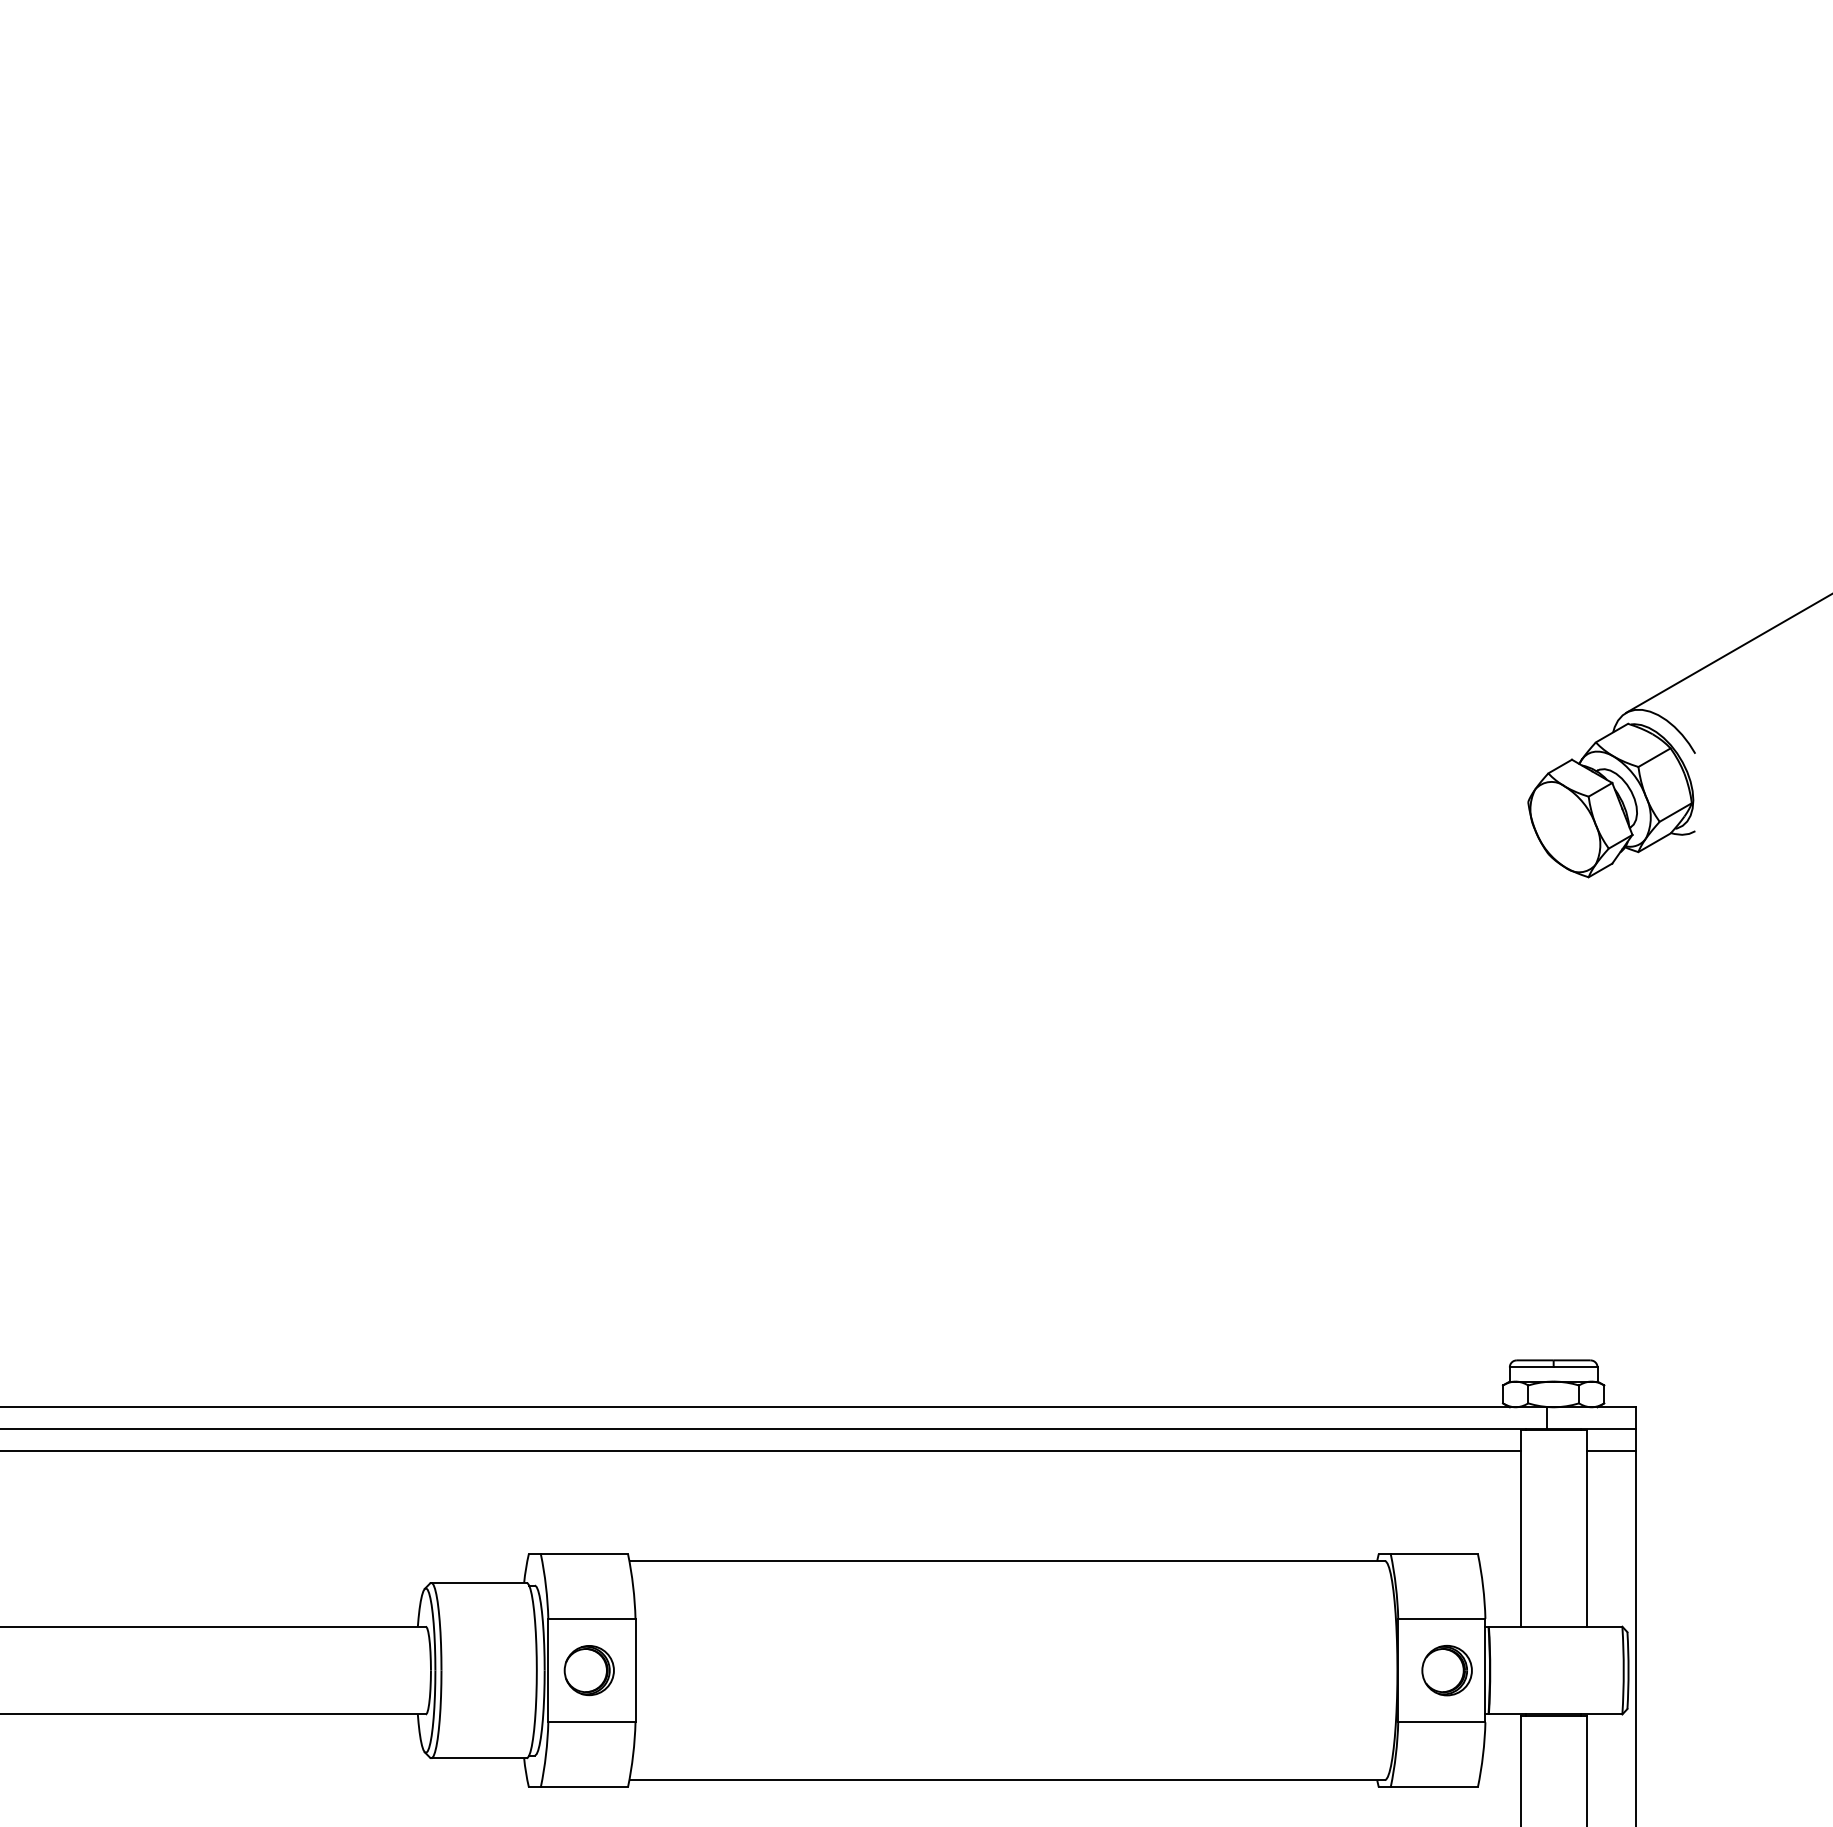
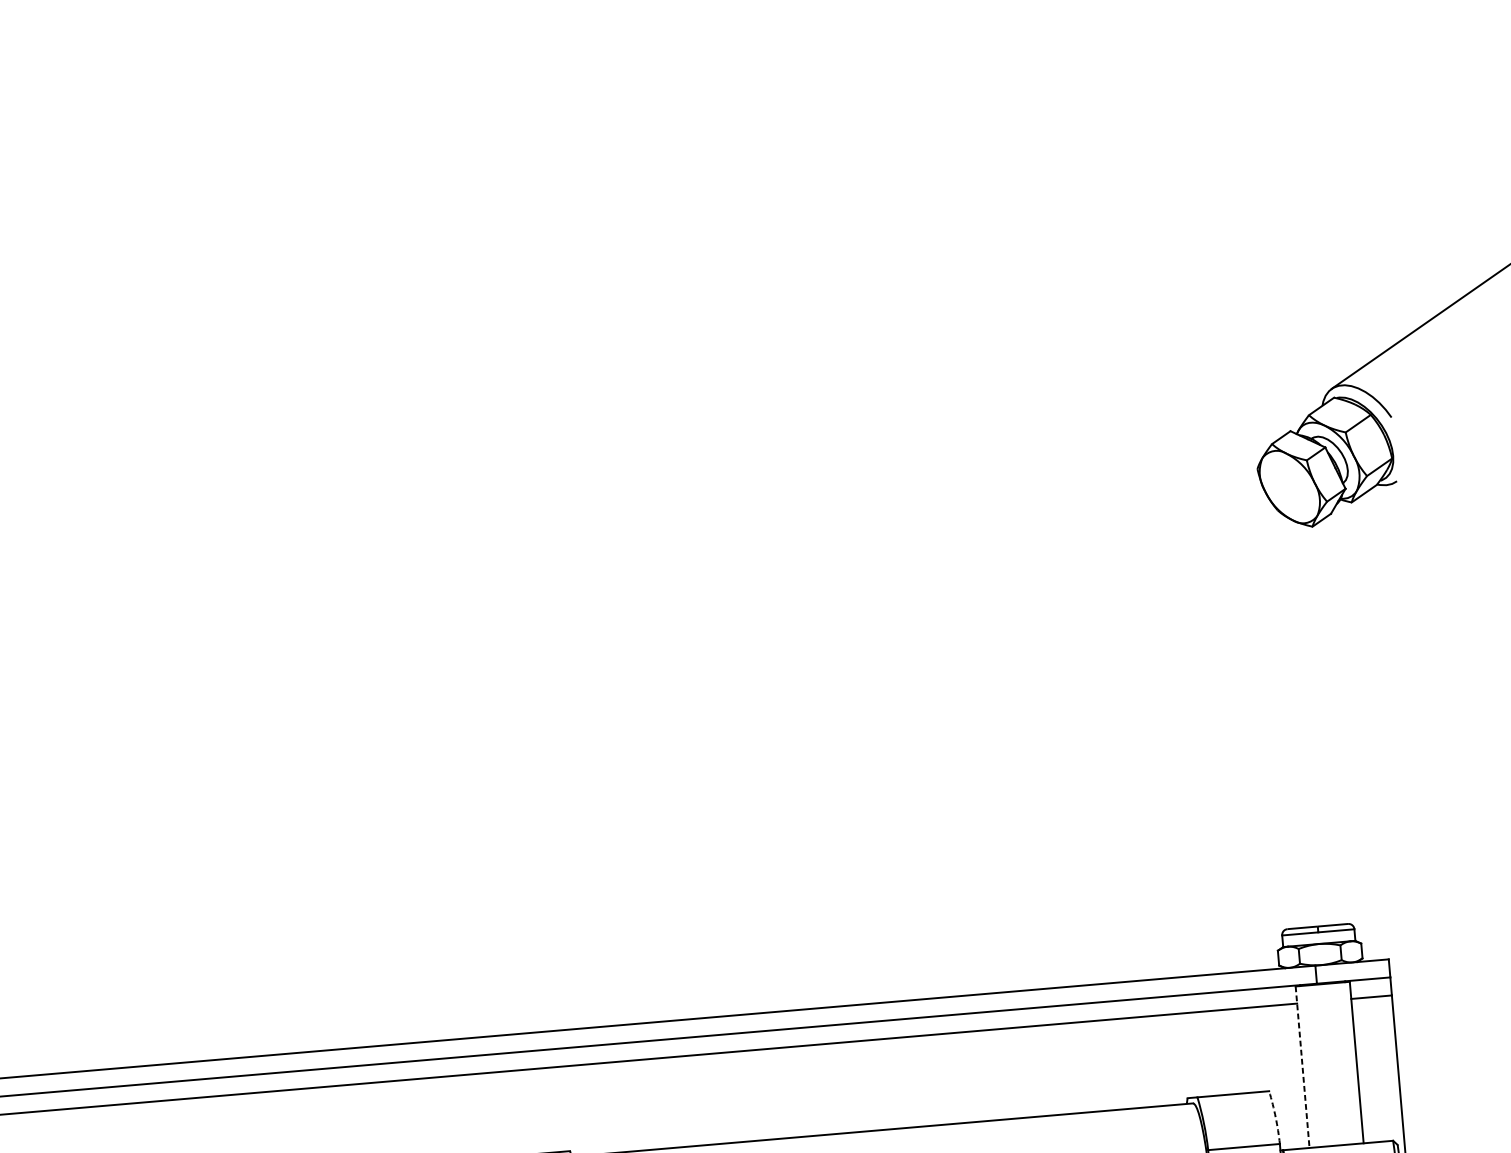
line: (1520, 1529) -> (1302, 1068), solid -> dashed
arc: (1483, 1586) -> (1276, 1117), solid -> dashed

